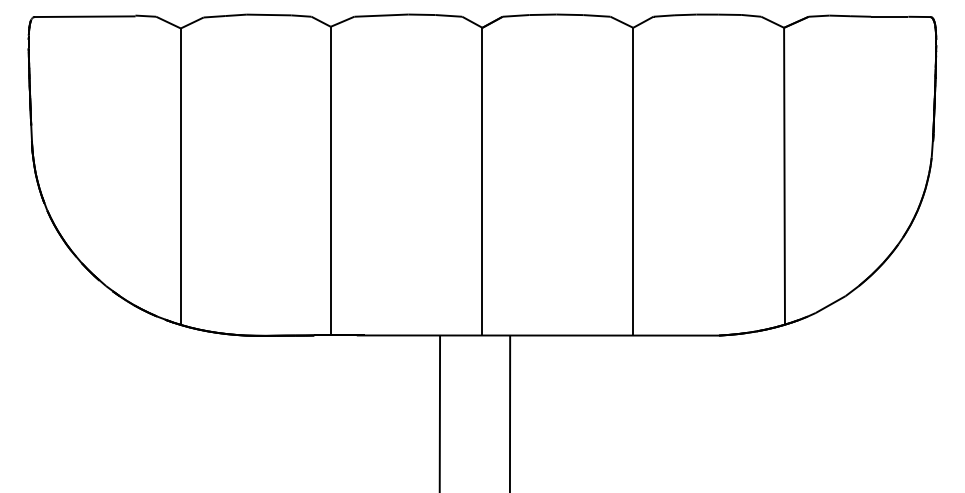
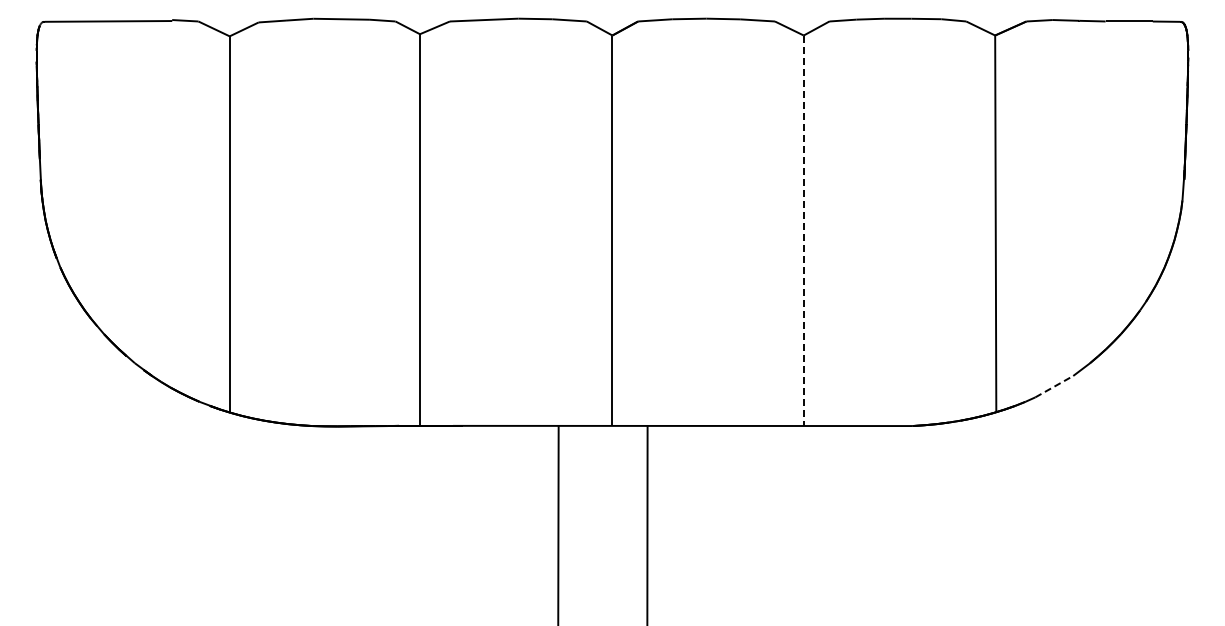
line: (633, 182) -> (803, 231), solid -> dashed
line: (830, 304) -> (1054, 386), solid -> dashed

